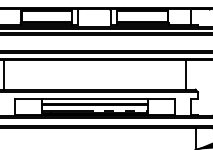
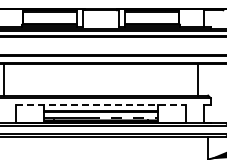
line: (95, 98) -> (101, 105), solid -> dashed

